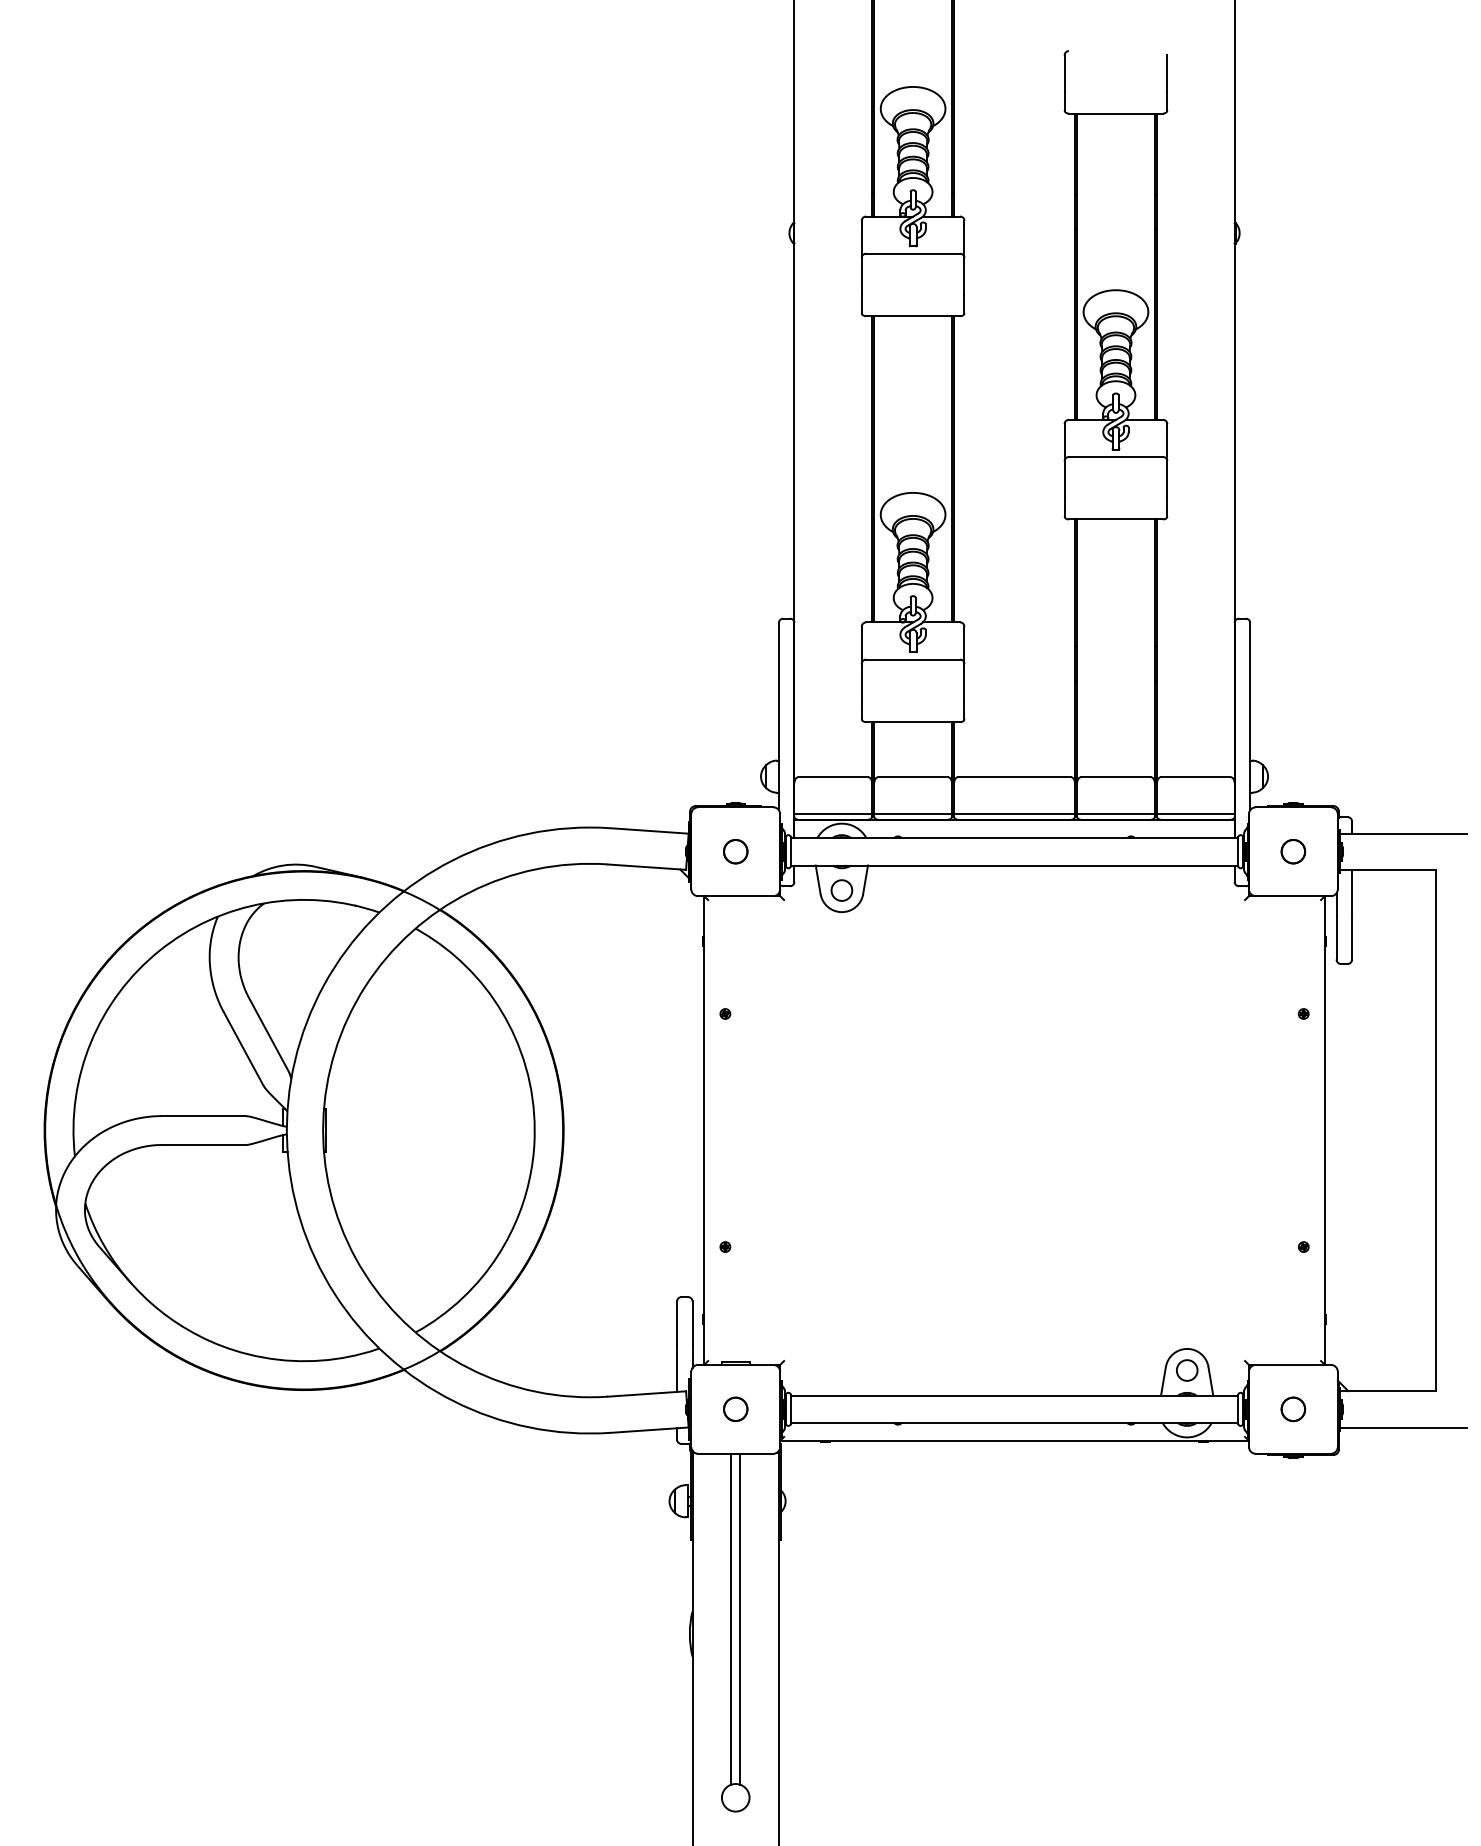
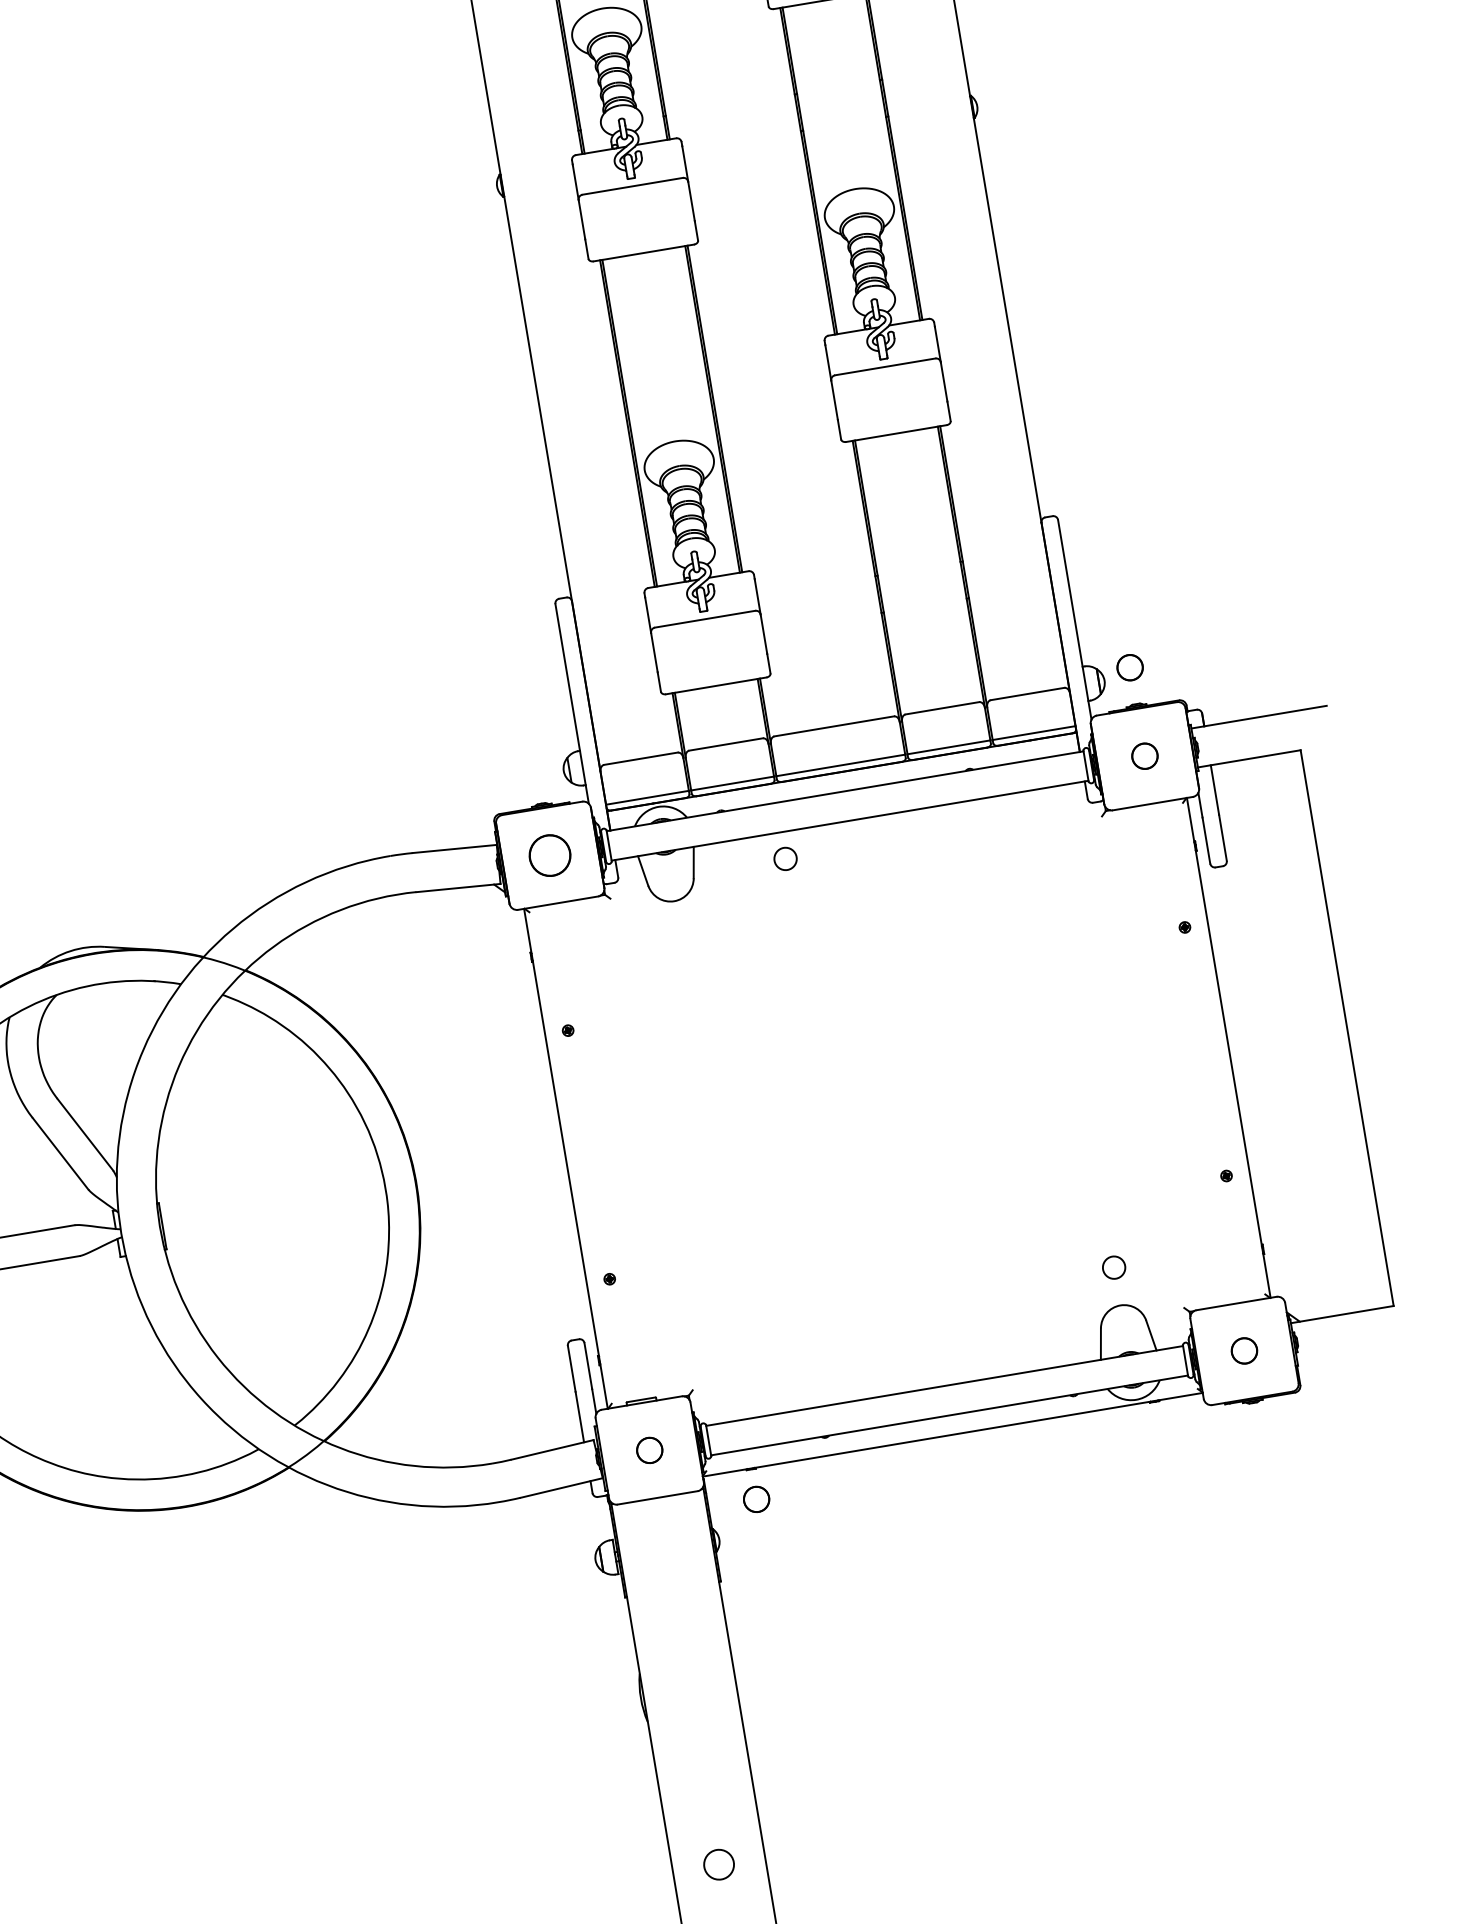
part: (1293, 768) -> (1130, 667), added
circle: (735, 851) -> (549, 855), size x1.6
circle: (841, 890) -> (785, 858), moved
circle: (1187, 1370) -> (1114, 1267), moved
line: (1403, 1427) -> (1365, 1350), removed
circle: (825, 1469) -> (756, 1498), added
line: (731, 1618) -> (682, 1674), removed
line: (740, 1618) -> (692, 1672), removed

